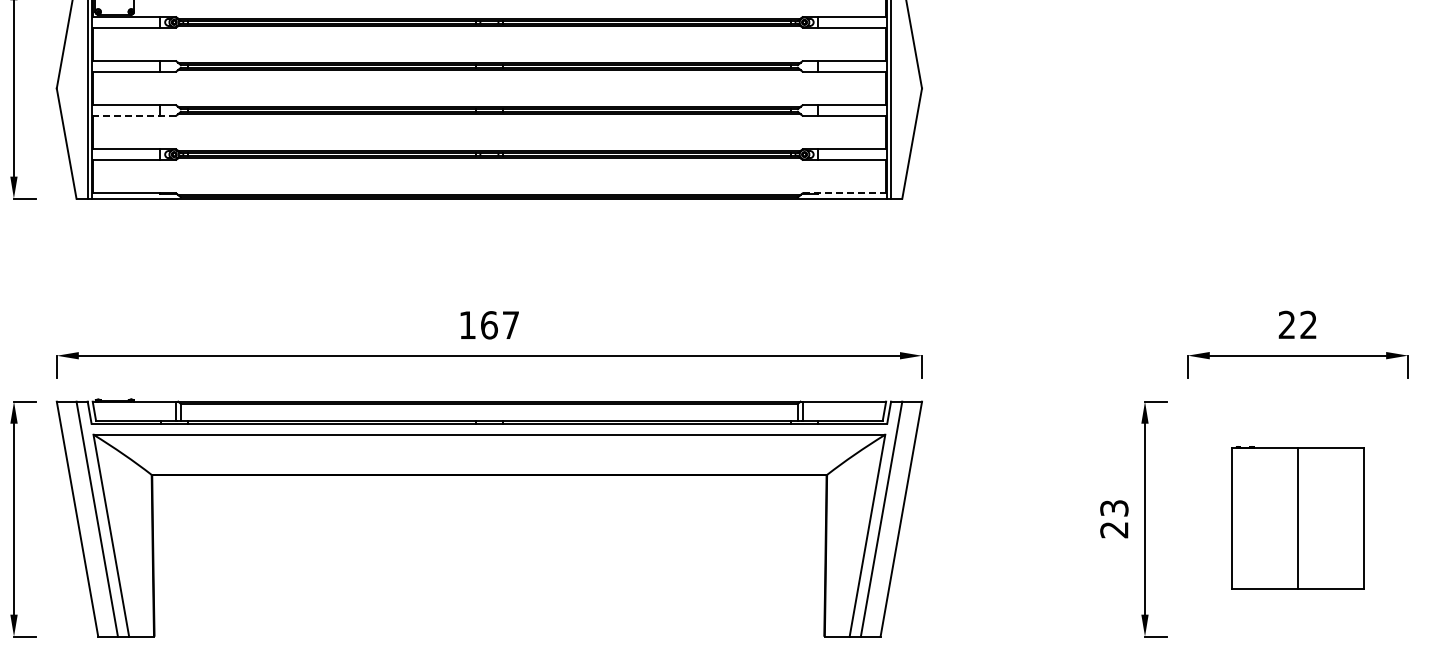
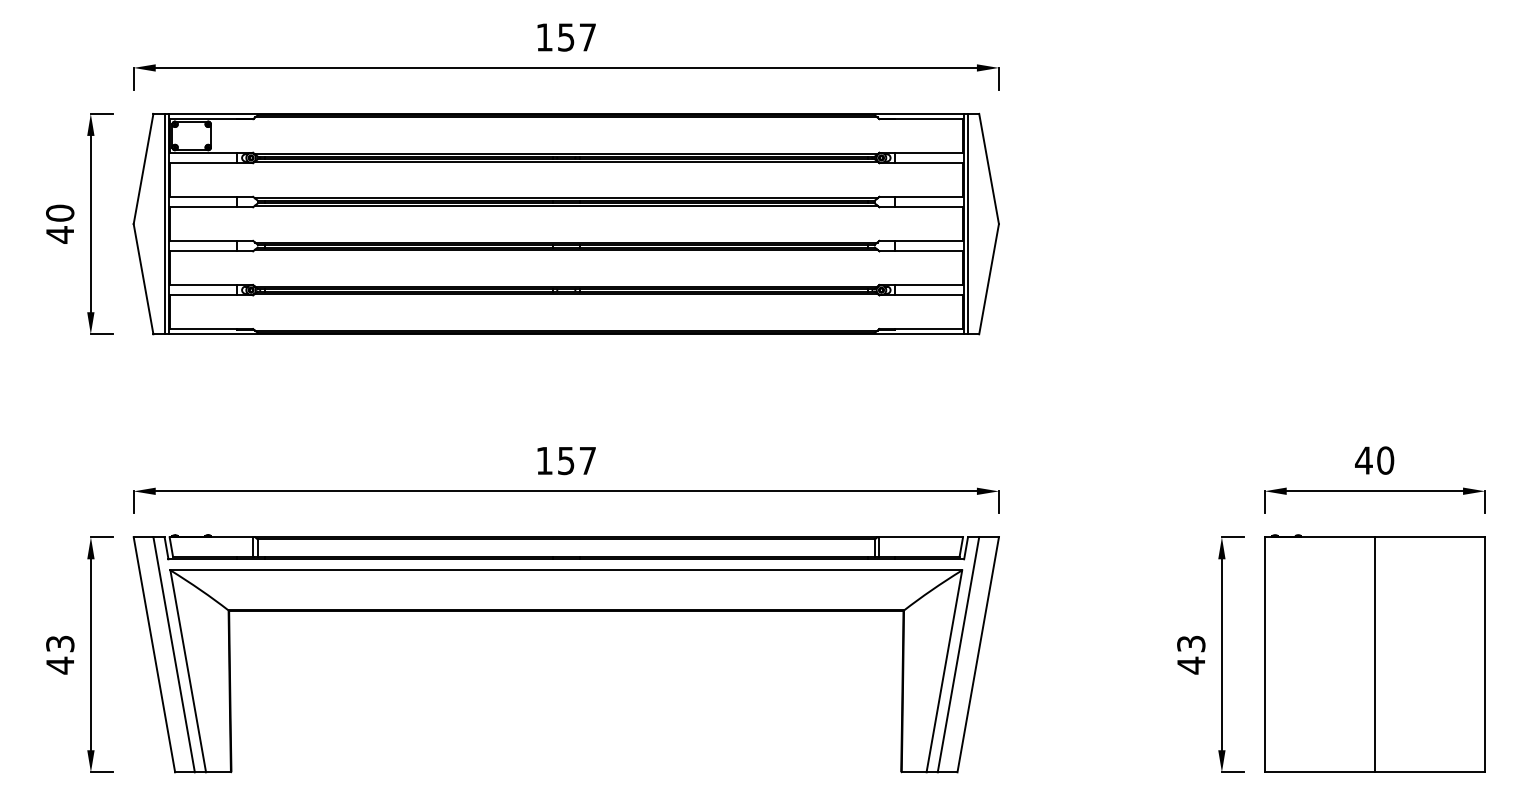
line: (134, 115) -> (211, 251), dashed -> solid
line: (844, 193) -> (921, 329), dashed -> solid
text: (489, 324) -> (566, 460), 167 -> 157
text: (1297, 324) -> (1374, 460), 22 -> 40
part: (1297, 517) -> (1374, 653), size x1.67
text: (1113, 529) -> (1190, 665), 23 -> 43

